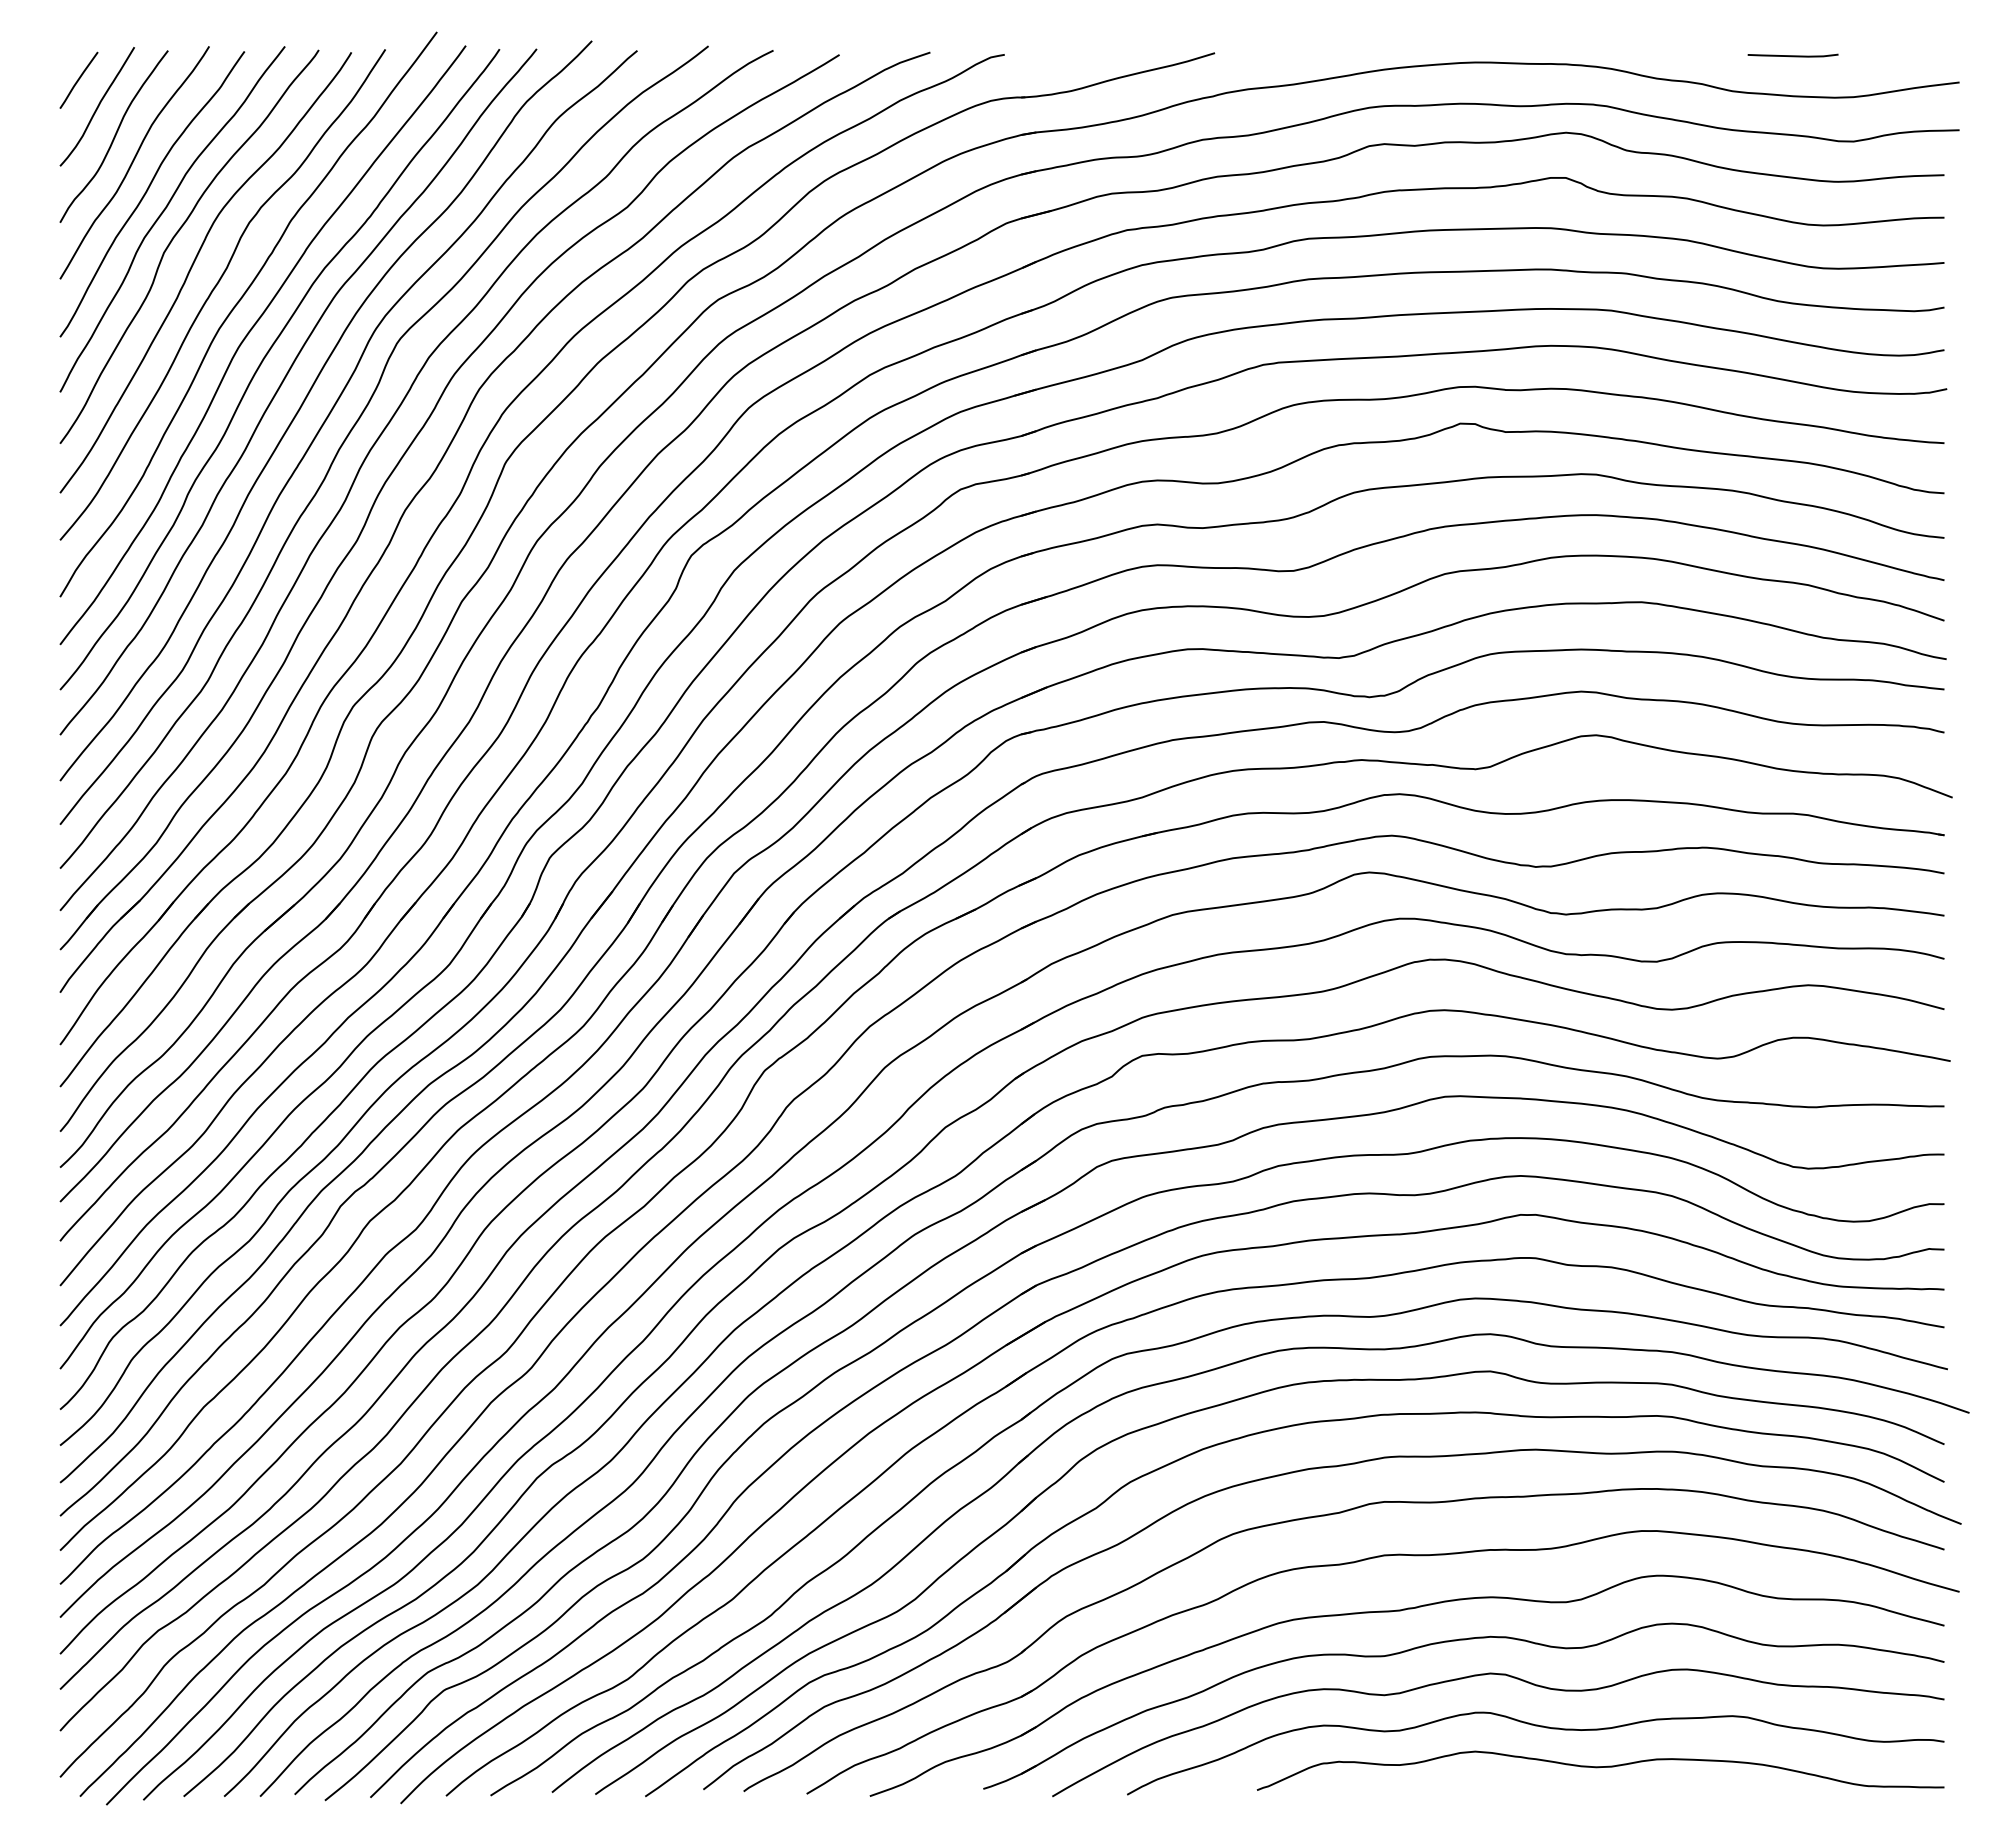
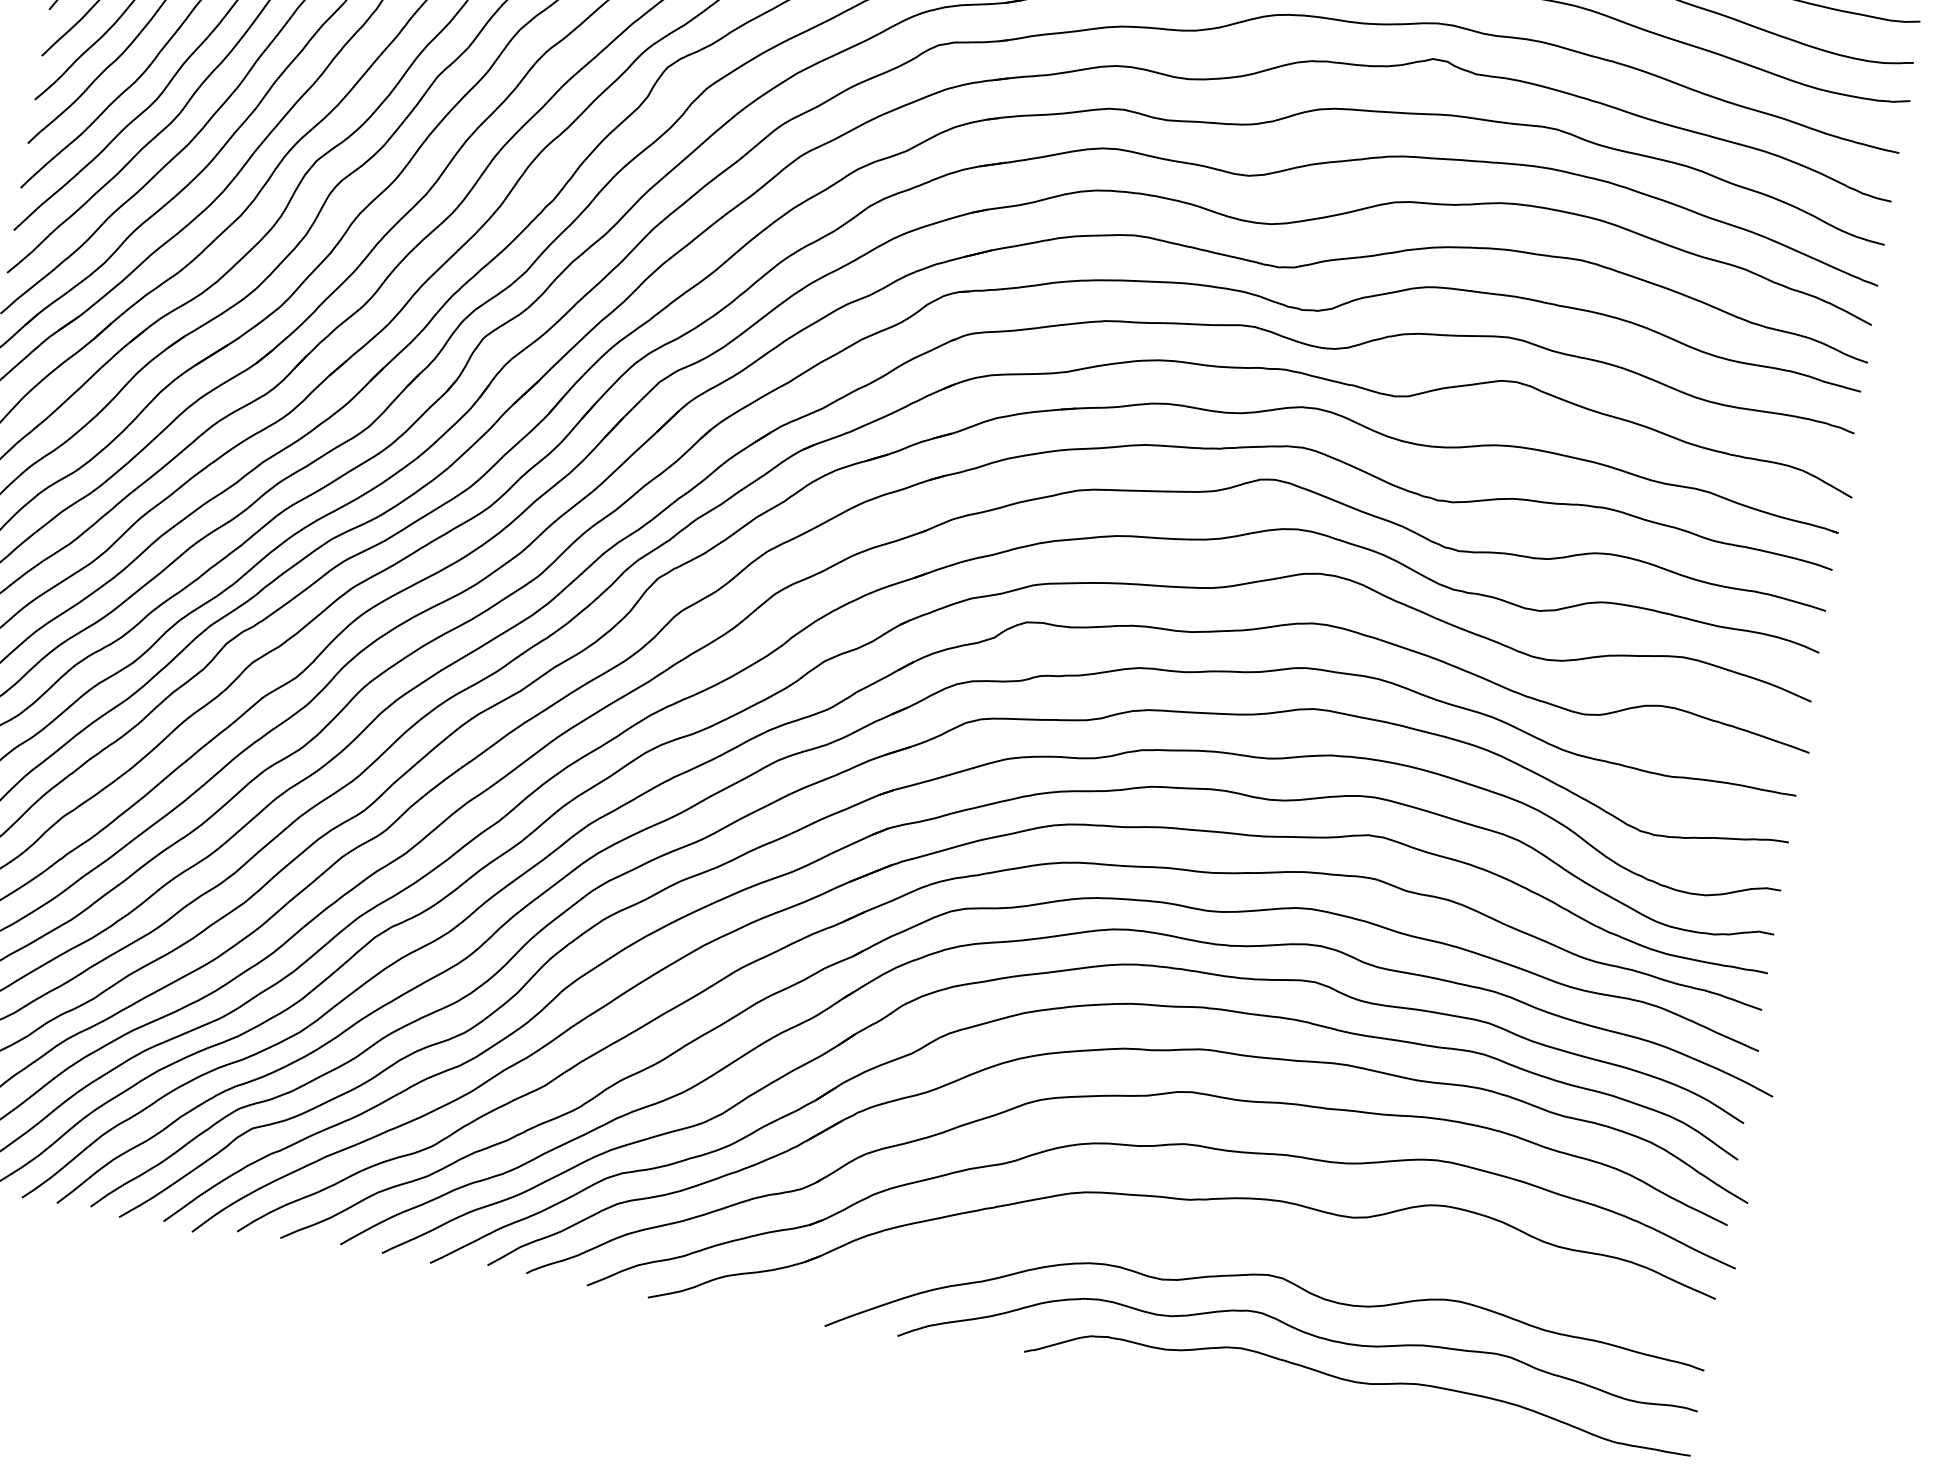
part: (1456, 1641) -> (1240, 1238), removed

